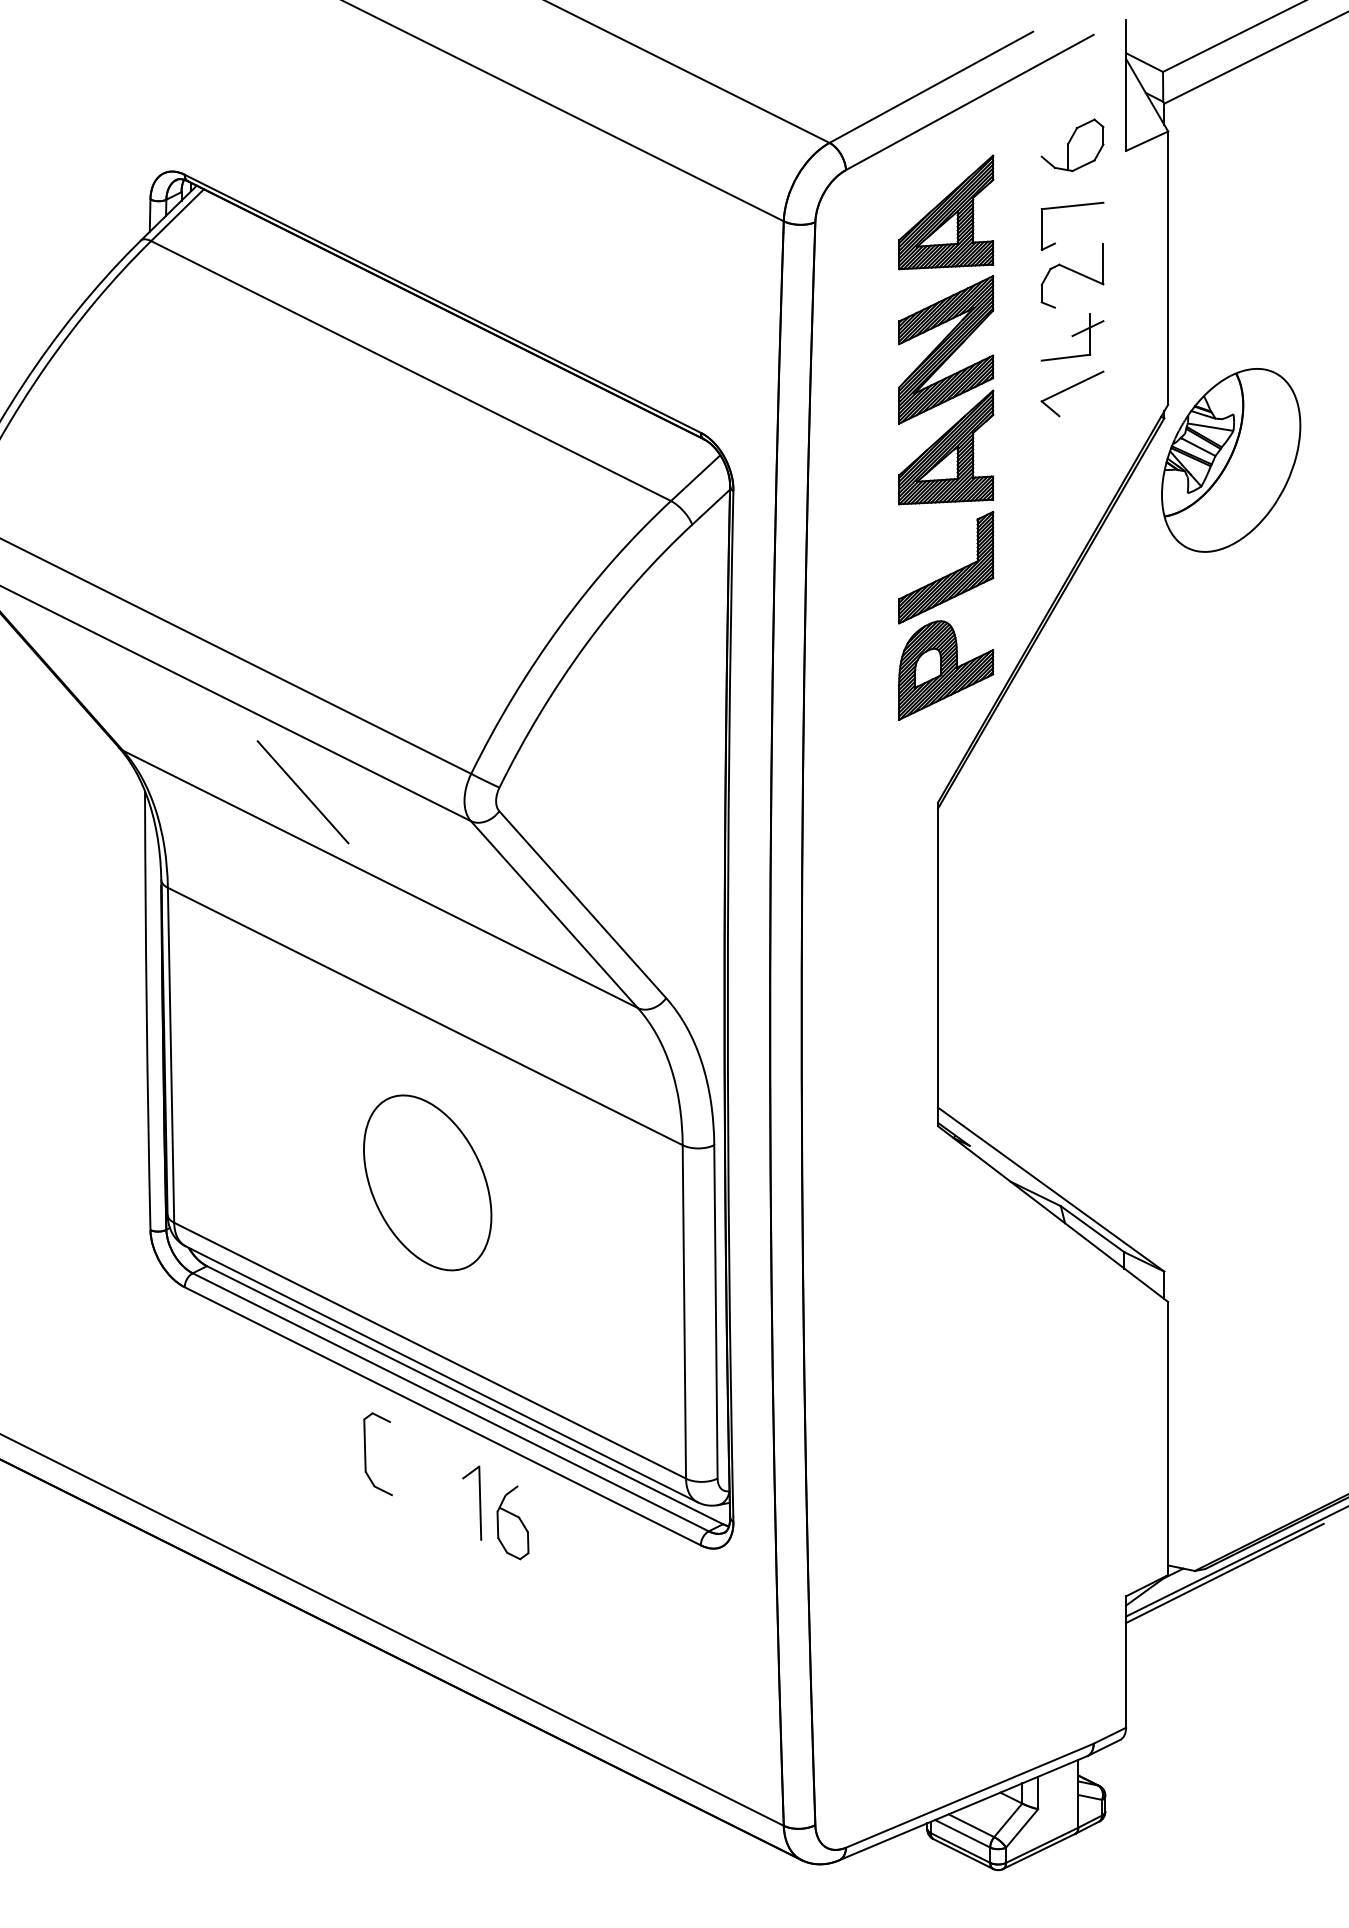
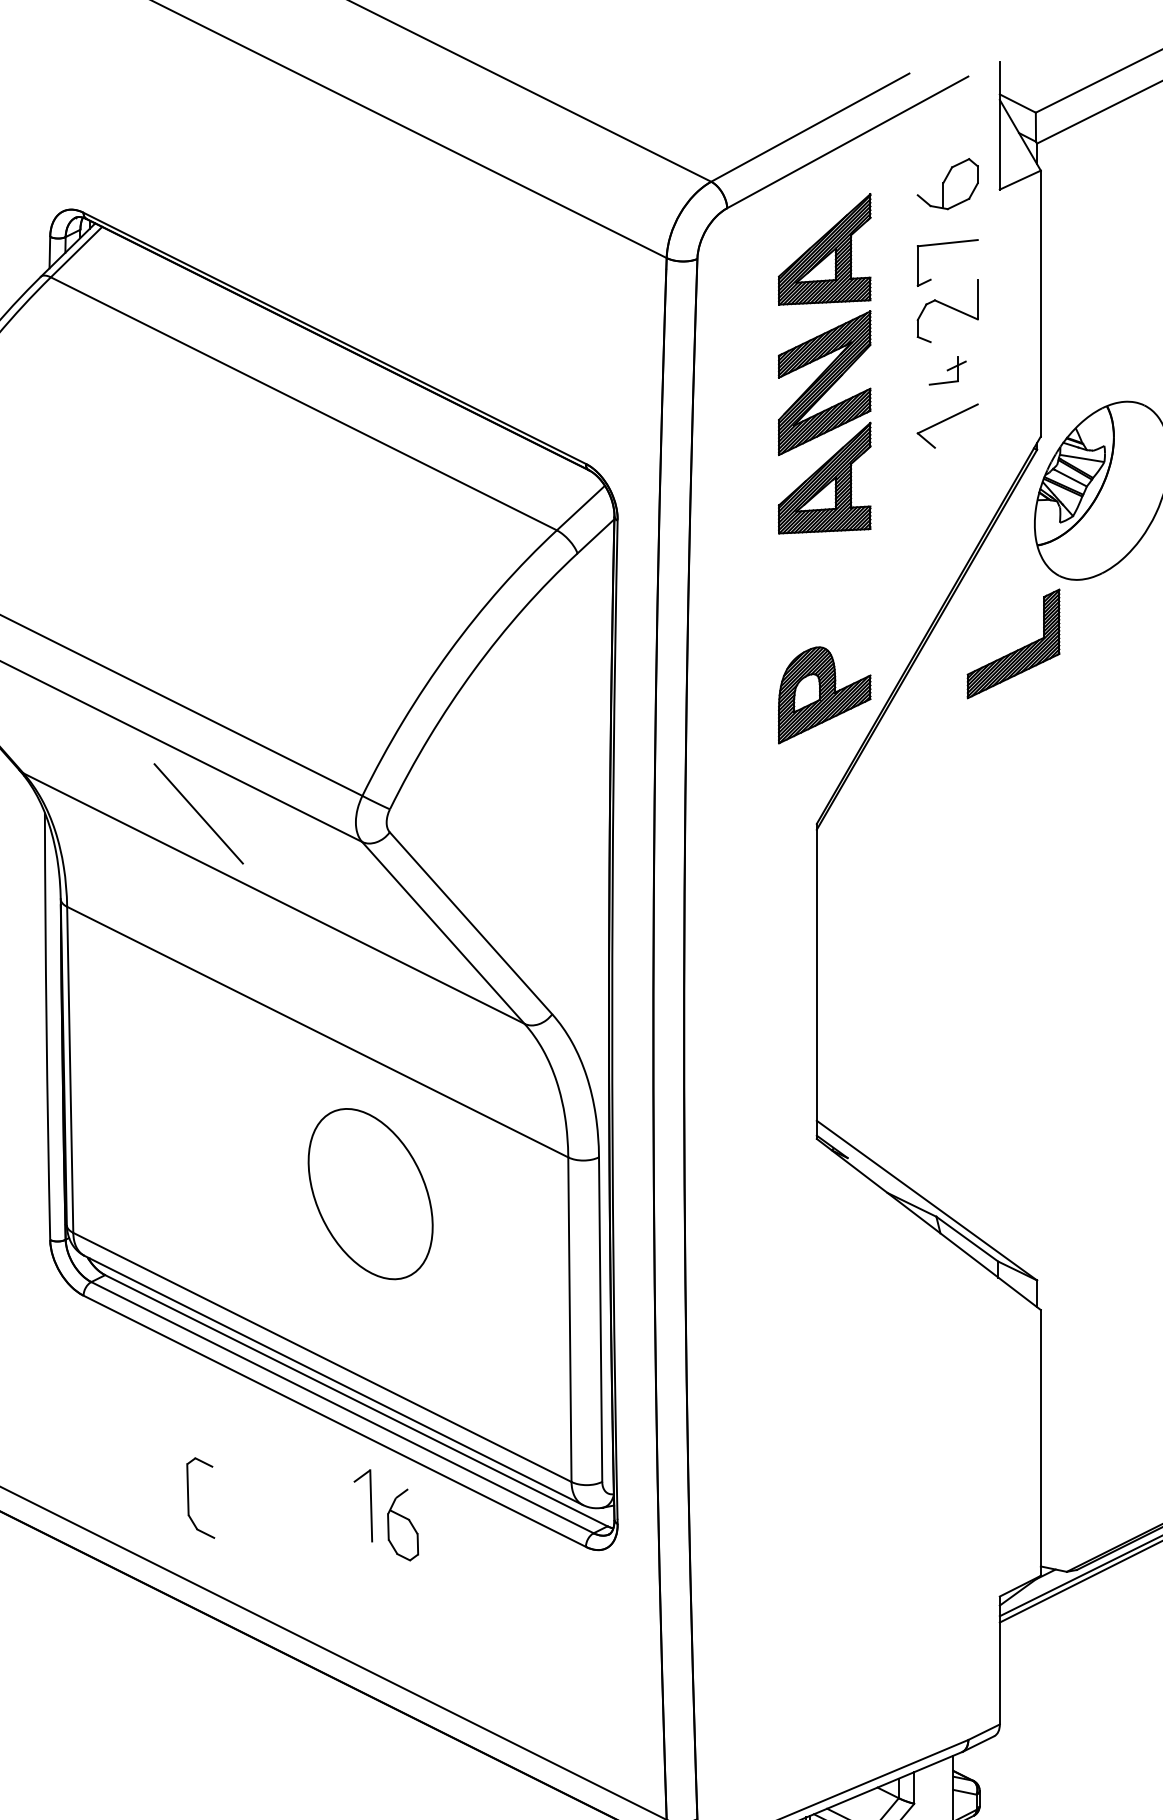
part: (1072, 337) -> (947, 371), size x0.6
part: (949, 573) -> (1016, 649), moved
part: (427, 1182) -> (370, 1193), moved
part: (366, 1454) -> (189, 1498), moved

